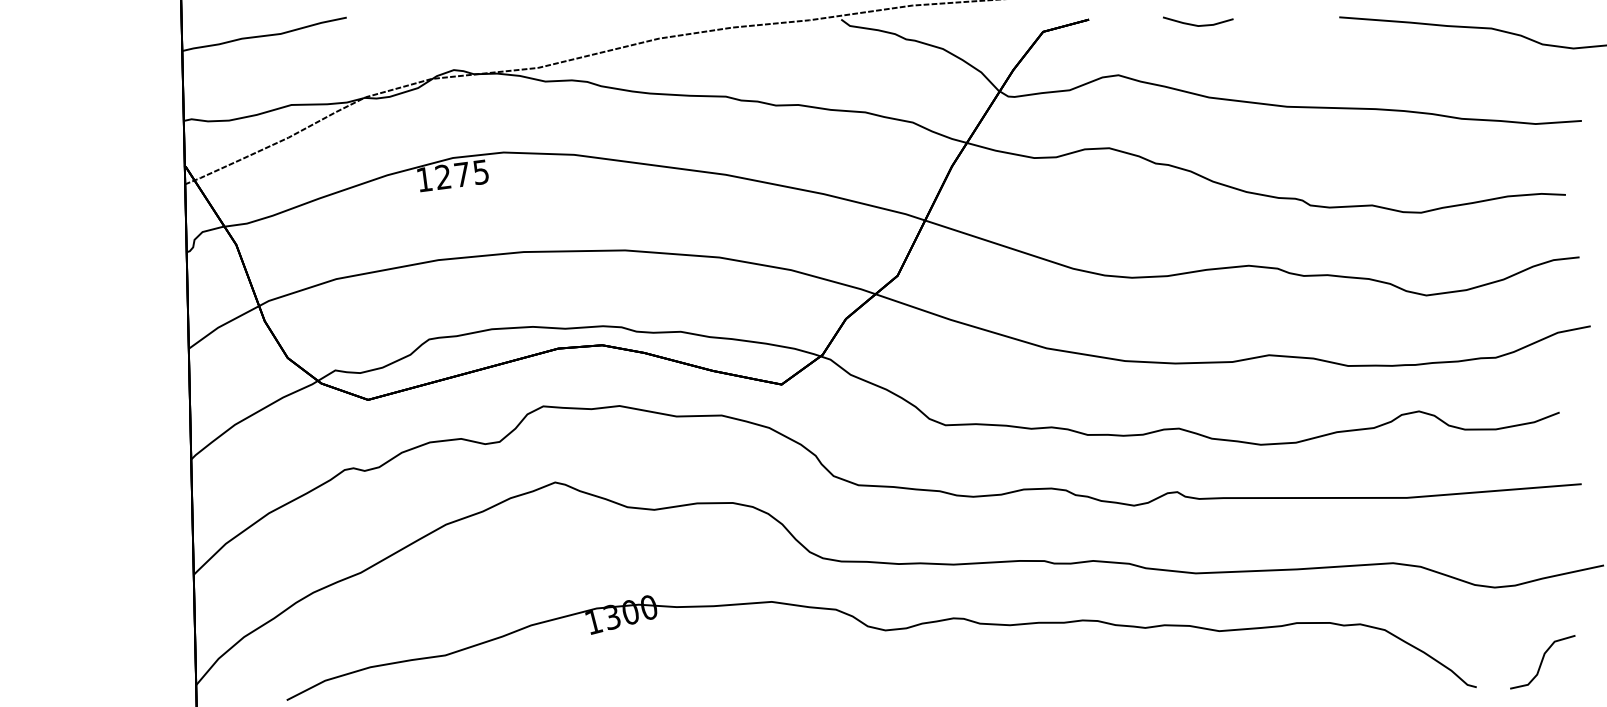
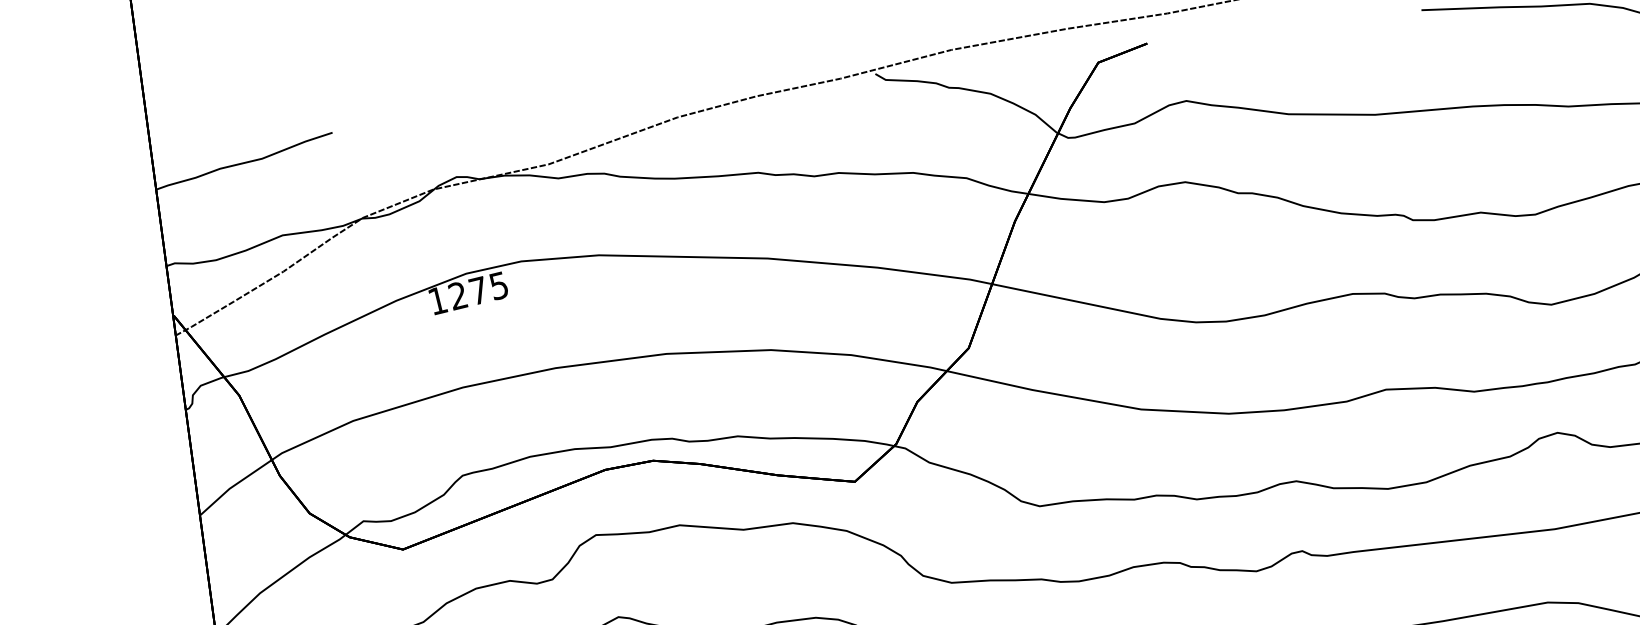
line: (1196, 24) -> (1265, 35), removed

